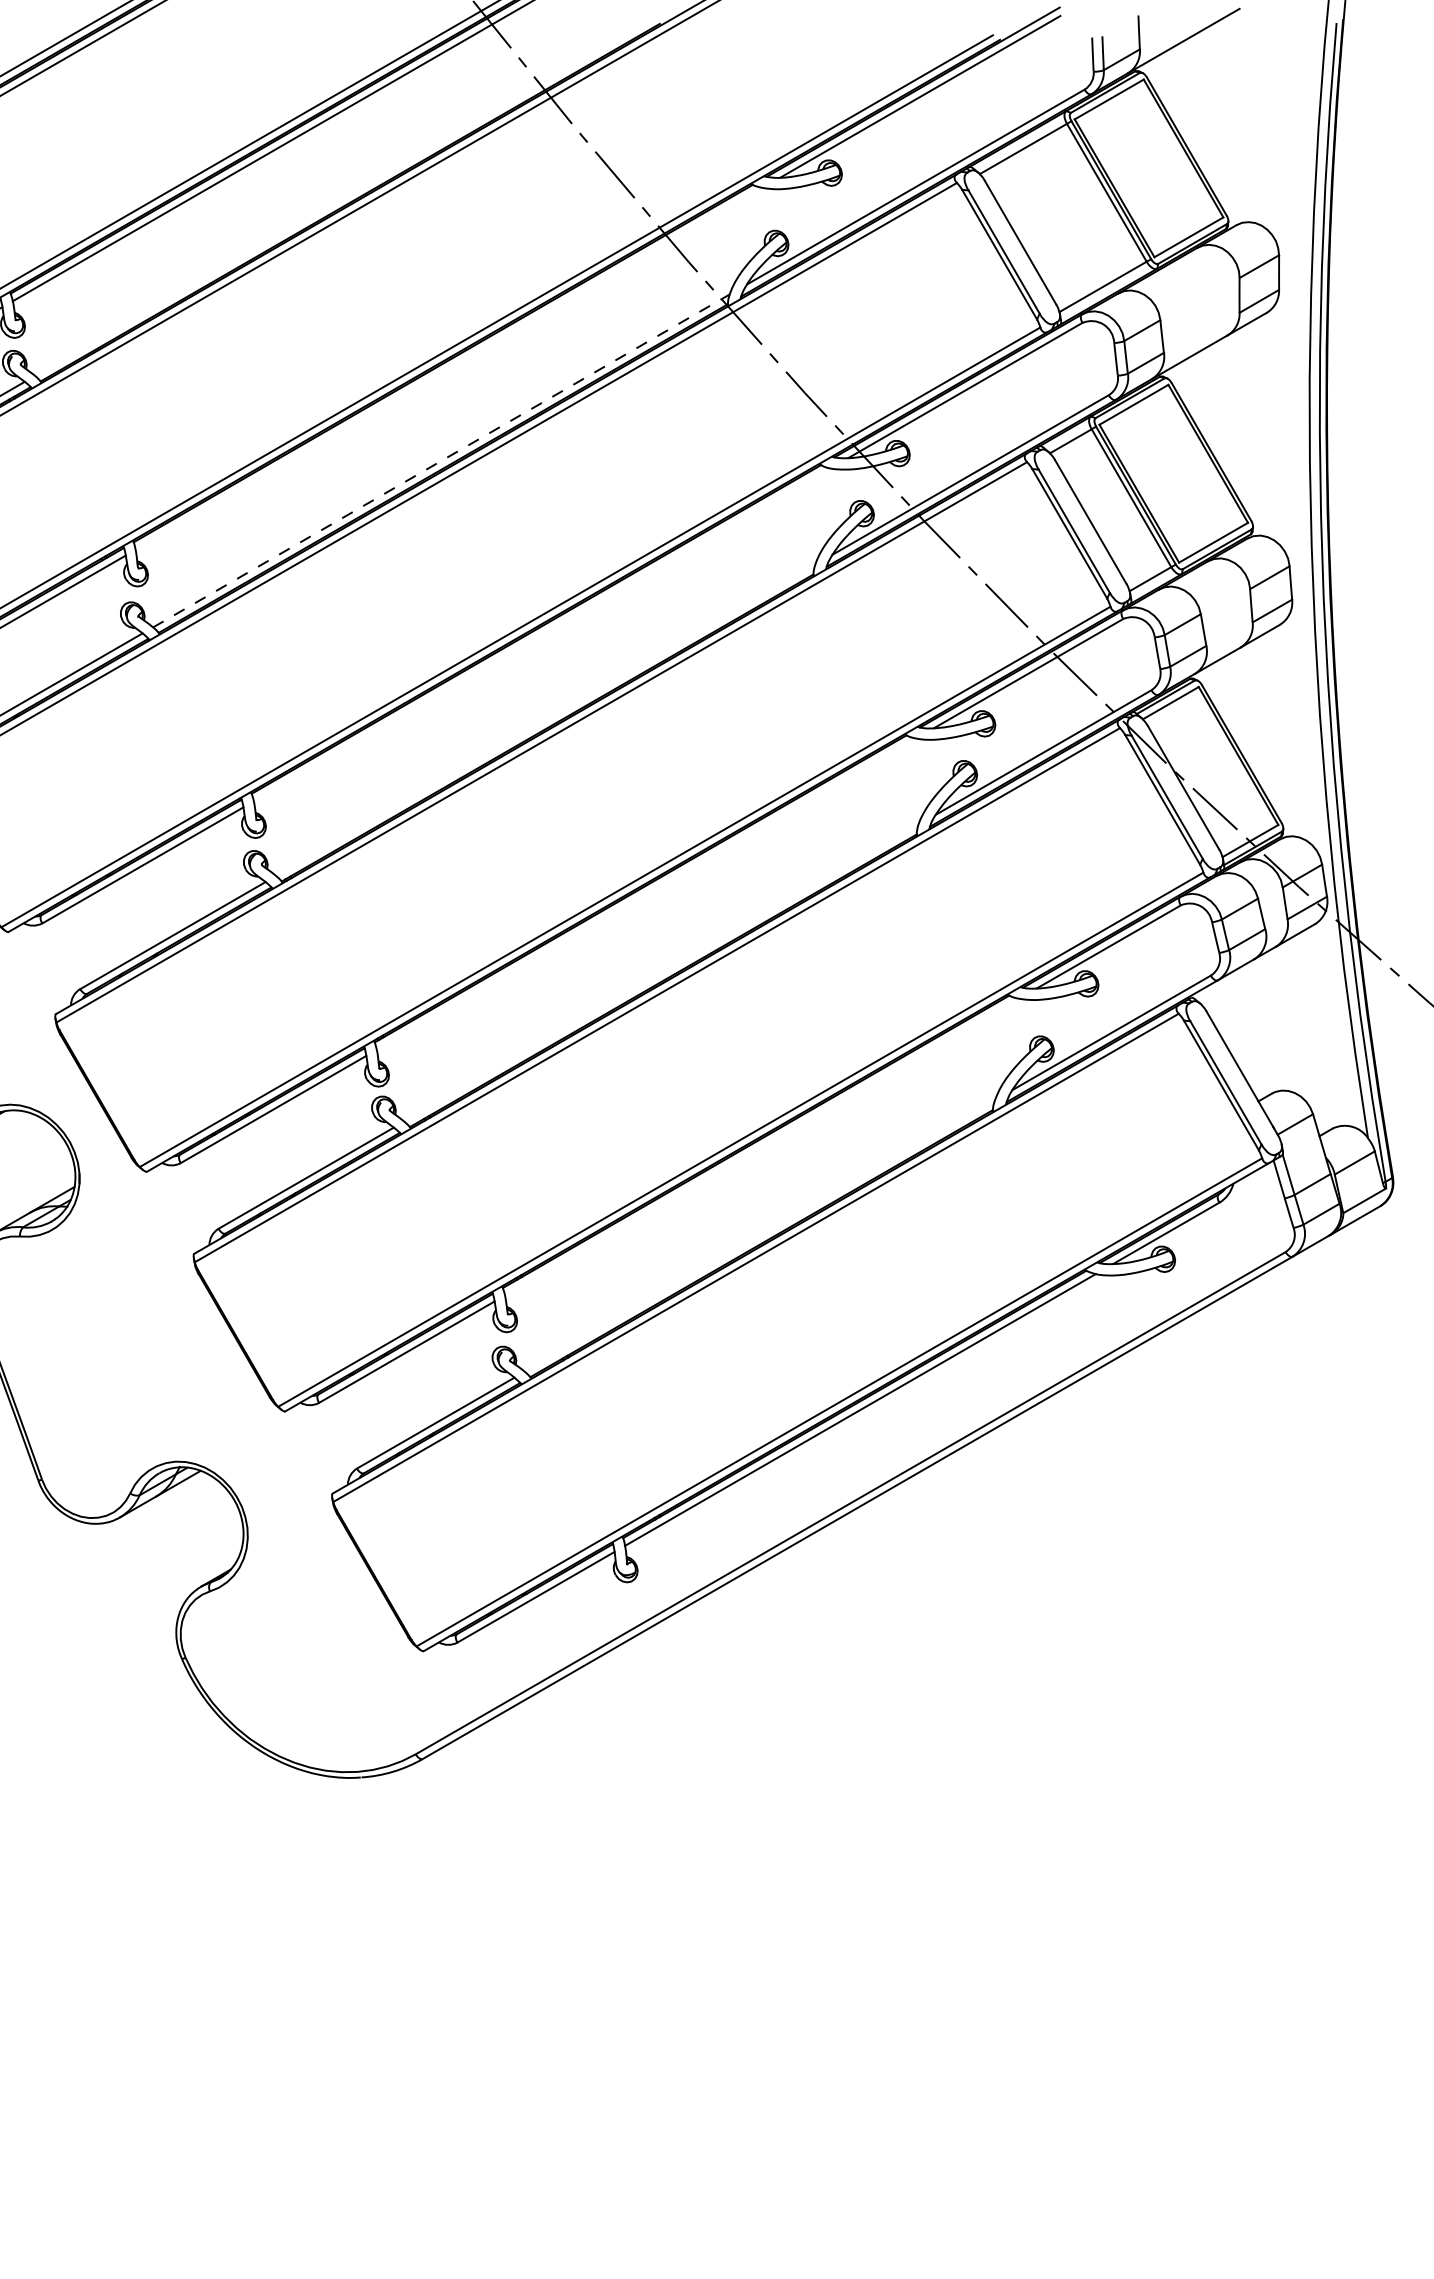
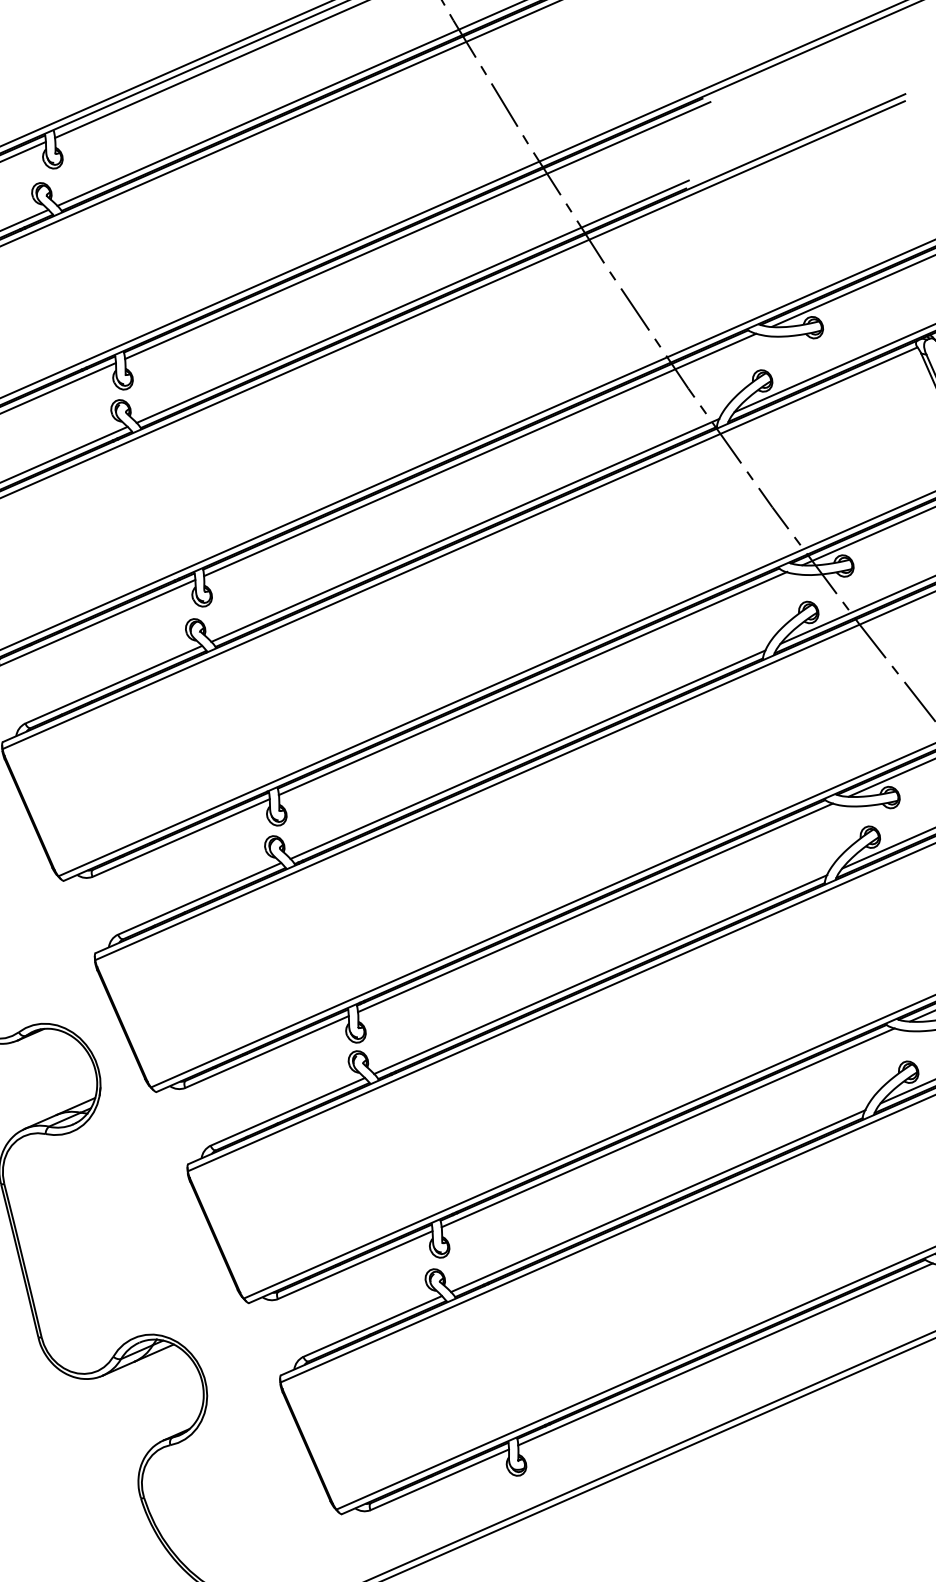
line: (348, 194) -> (412, 301), added
line: (448, 368) -> (479, 454), added
line: (441, 460) -> (465, 530), dashed -> solid
line: (542, 634) -> (533, 683), added
line: (545, 720) -> (527, 754), added
line: (646, 893) -> (595, 907), added
line: (661, 972) -> (600, 974), added
line: (761, 1146) -> (667, 1127), added
line: (759, 1235) -> (657, 1200), added

